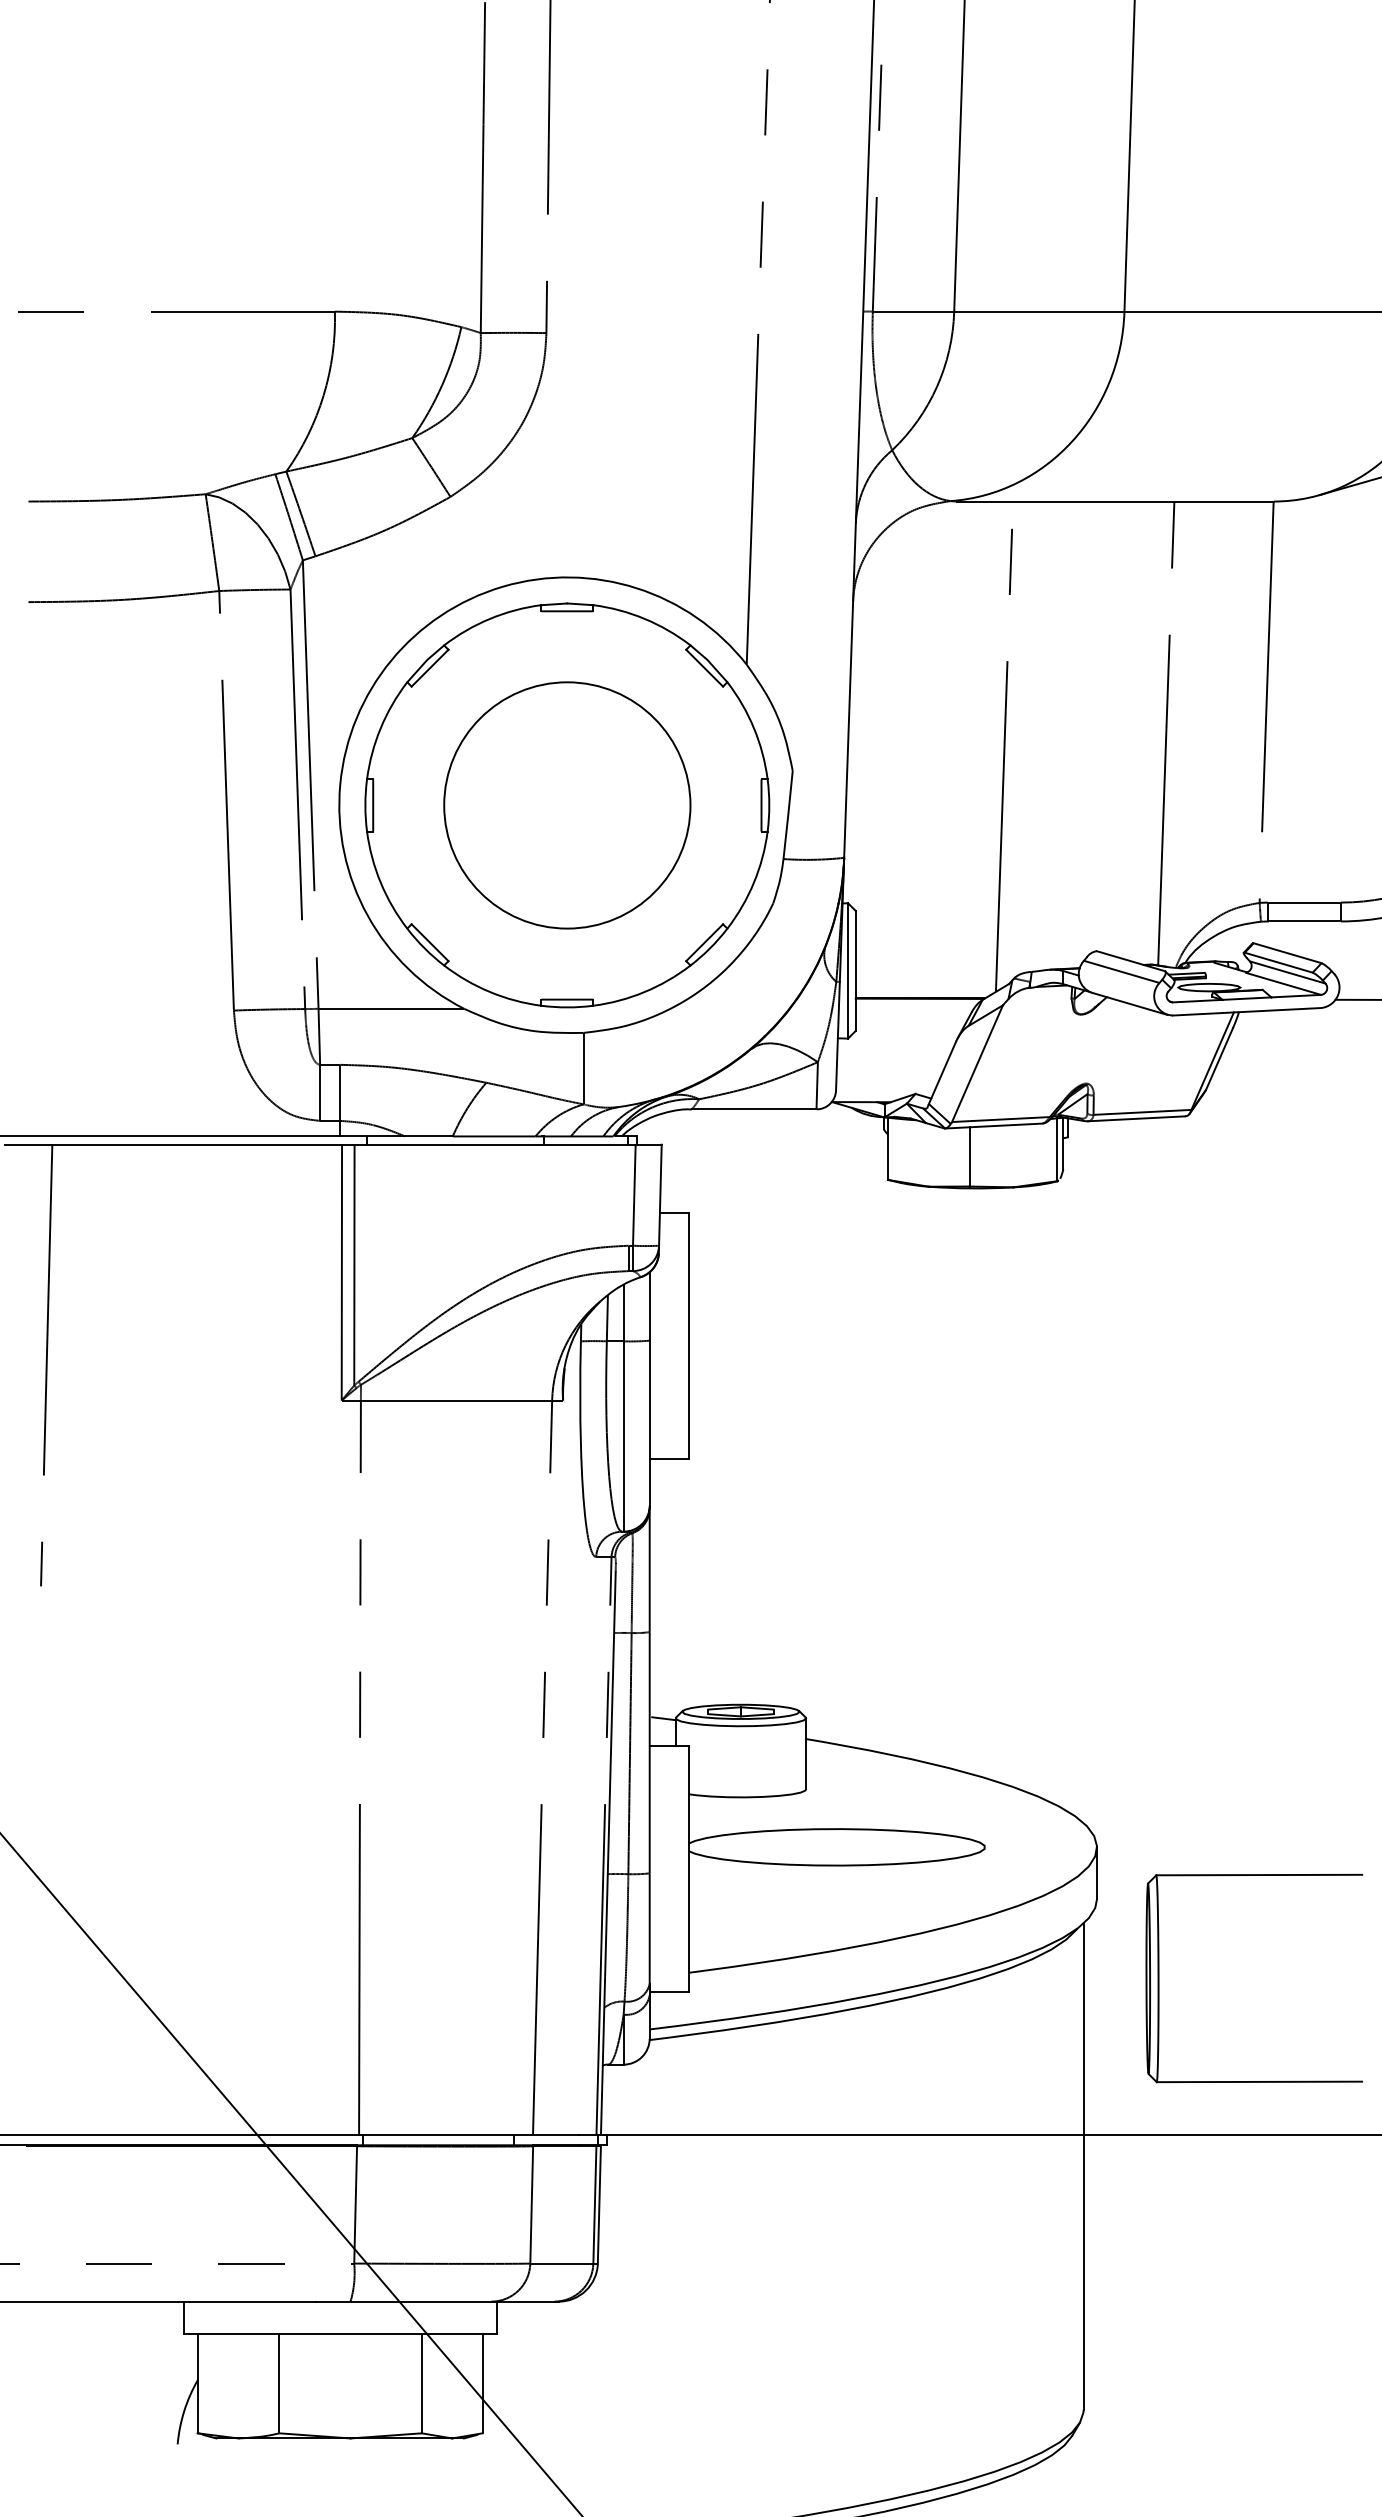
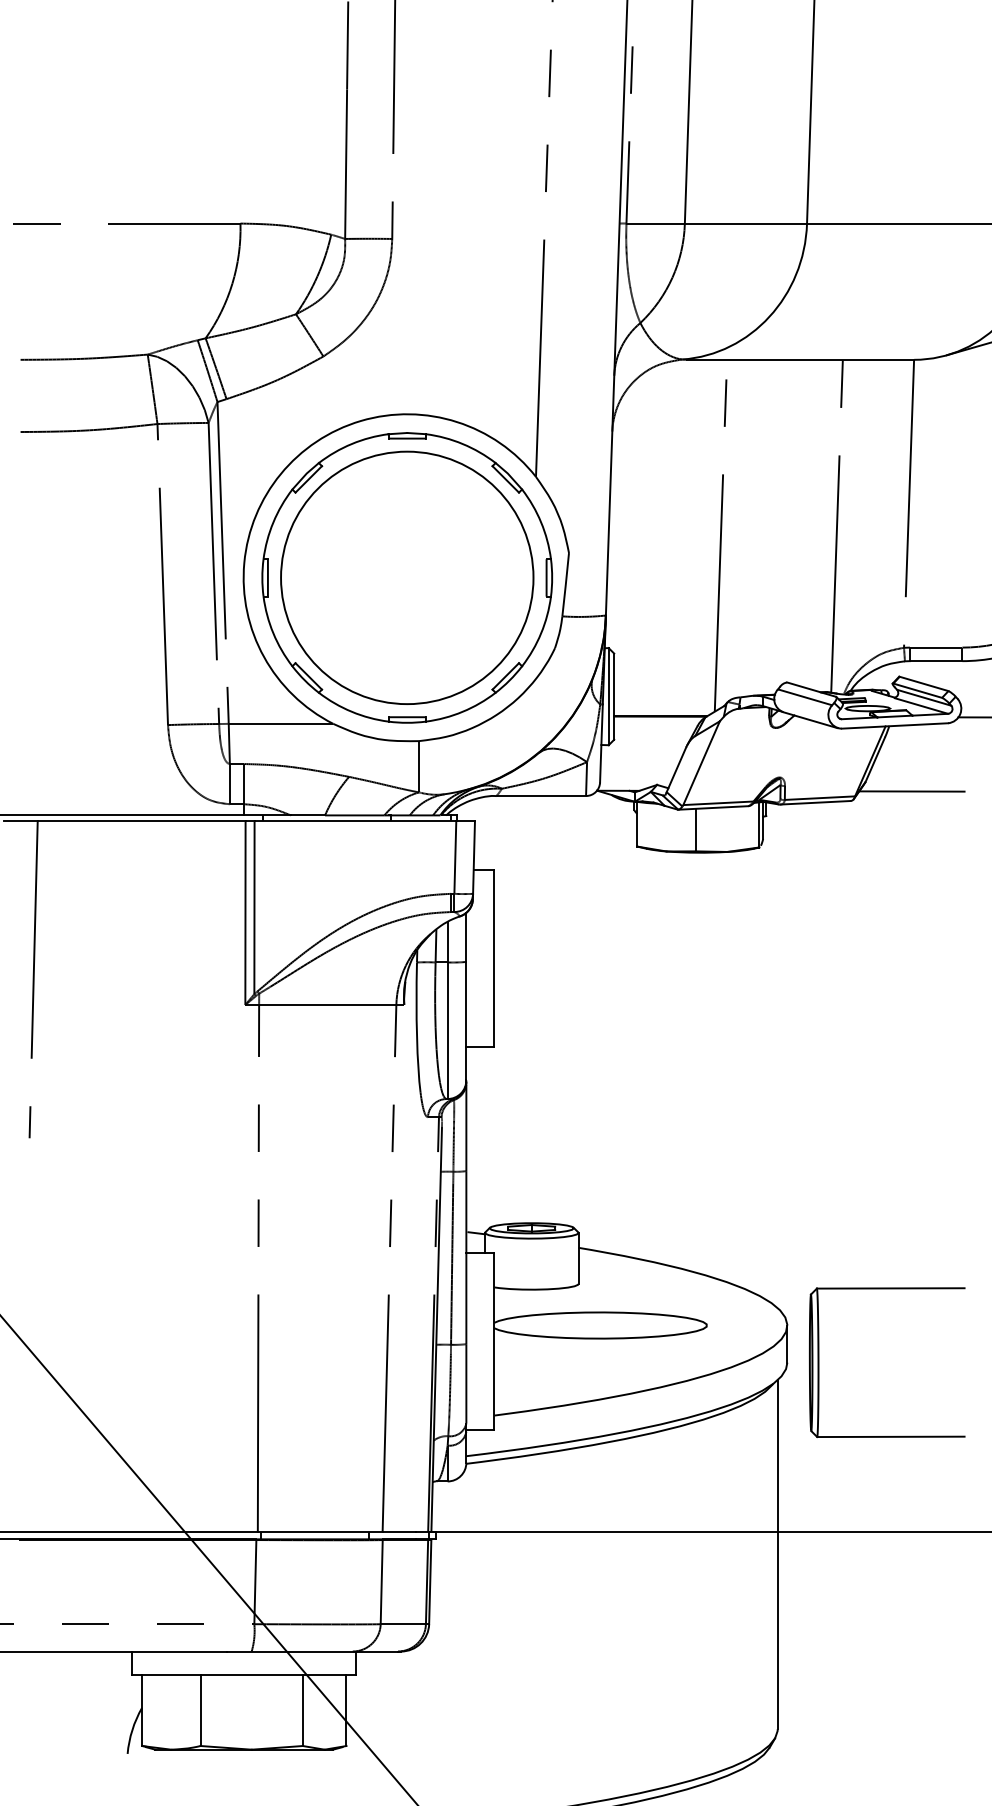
circle: (567, 804) -> (407, 577), size x1.43
line: (1270, 1103) -> (911, 791), added
part: (1159, 1978) -> (819, 1362), moved

